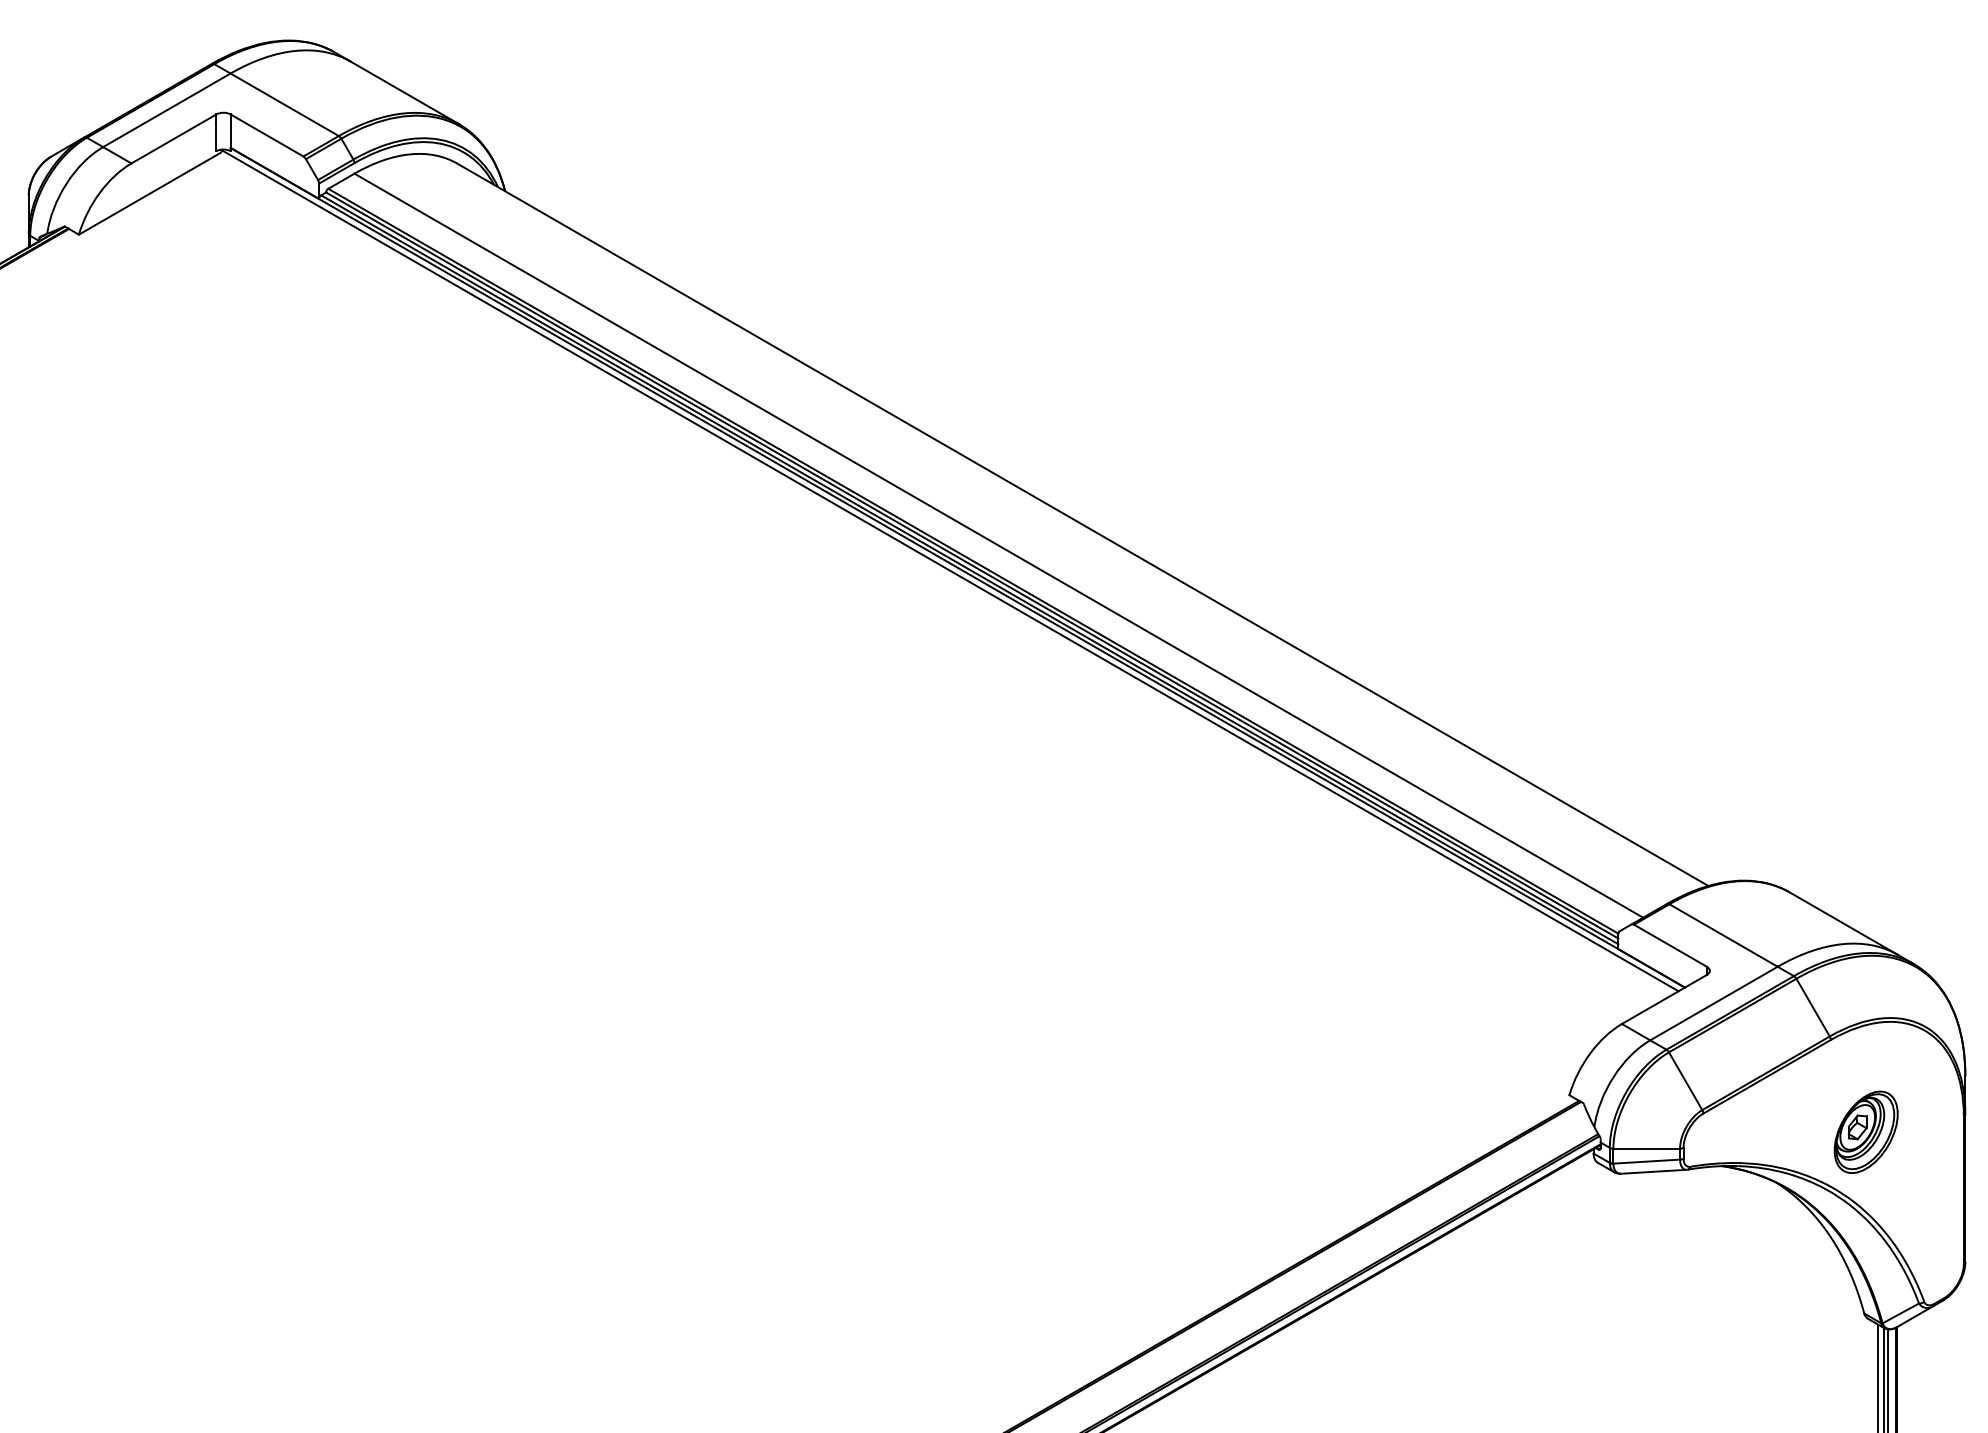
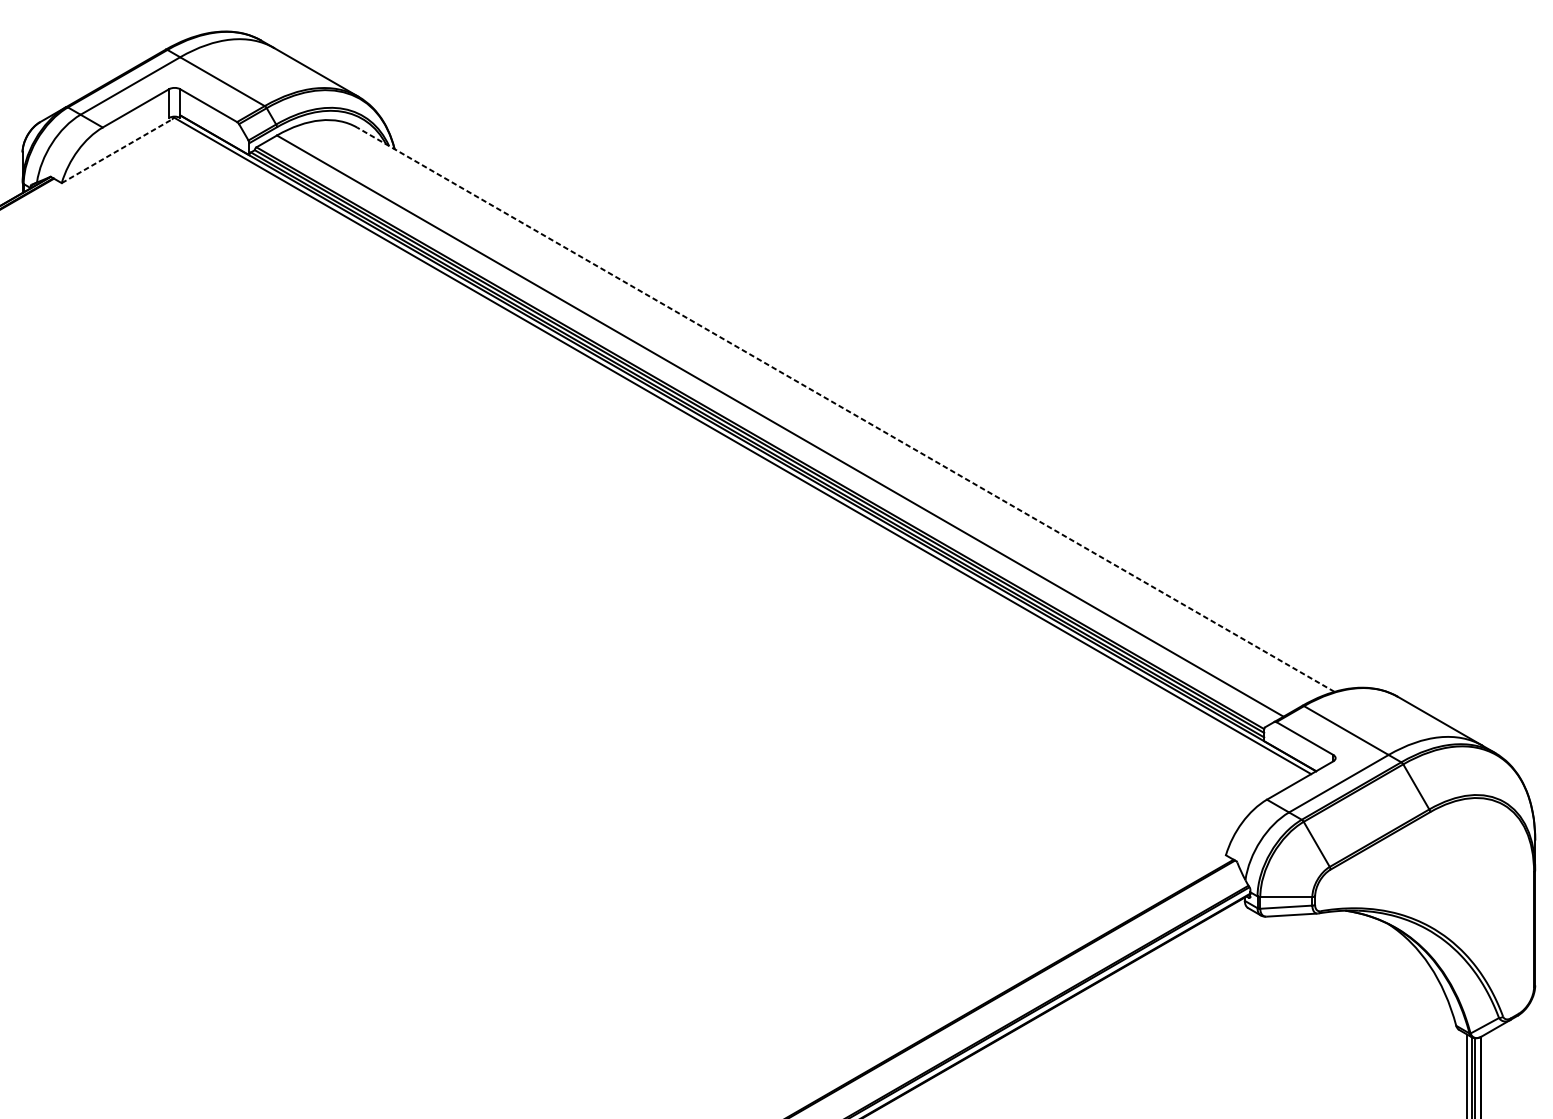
line: (149, 193) -> (116, 150), solid -> dashed
line: (1082, 524) -> (845, 409), solid -> dashed
part: (1865, 1131) -> (1457, 883), removed

